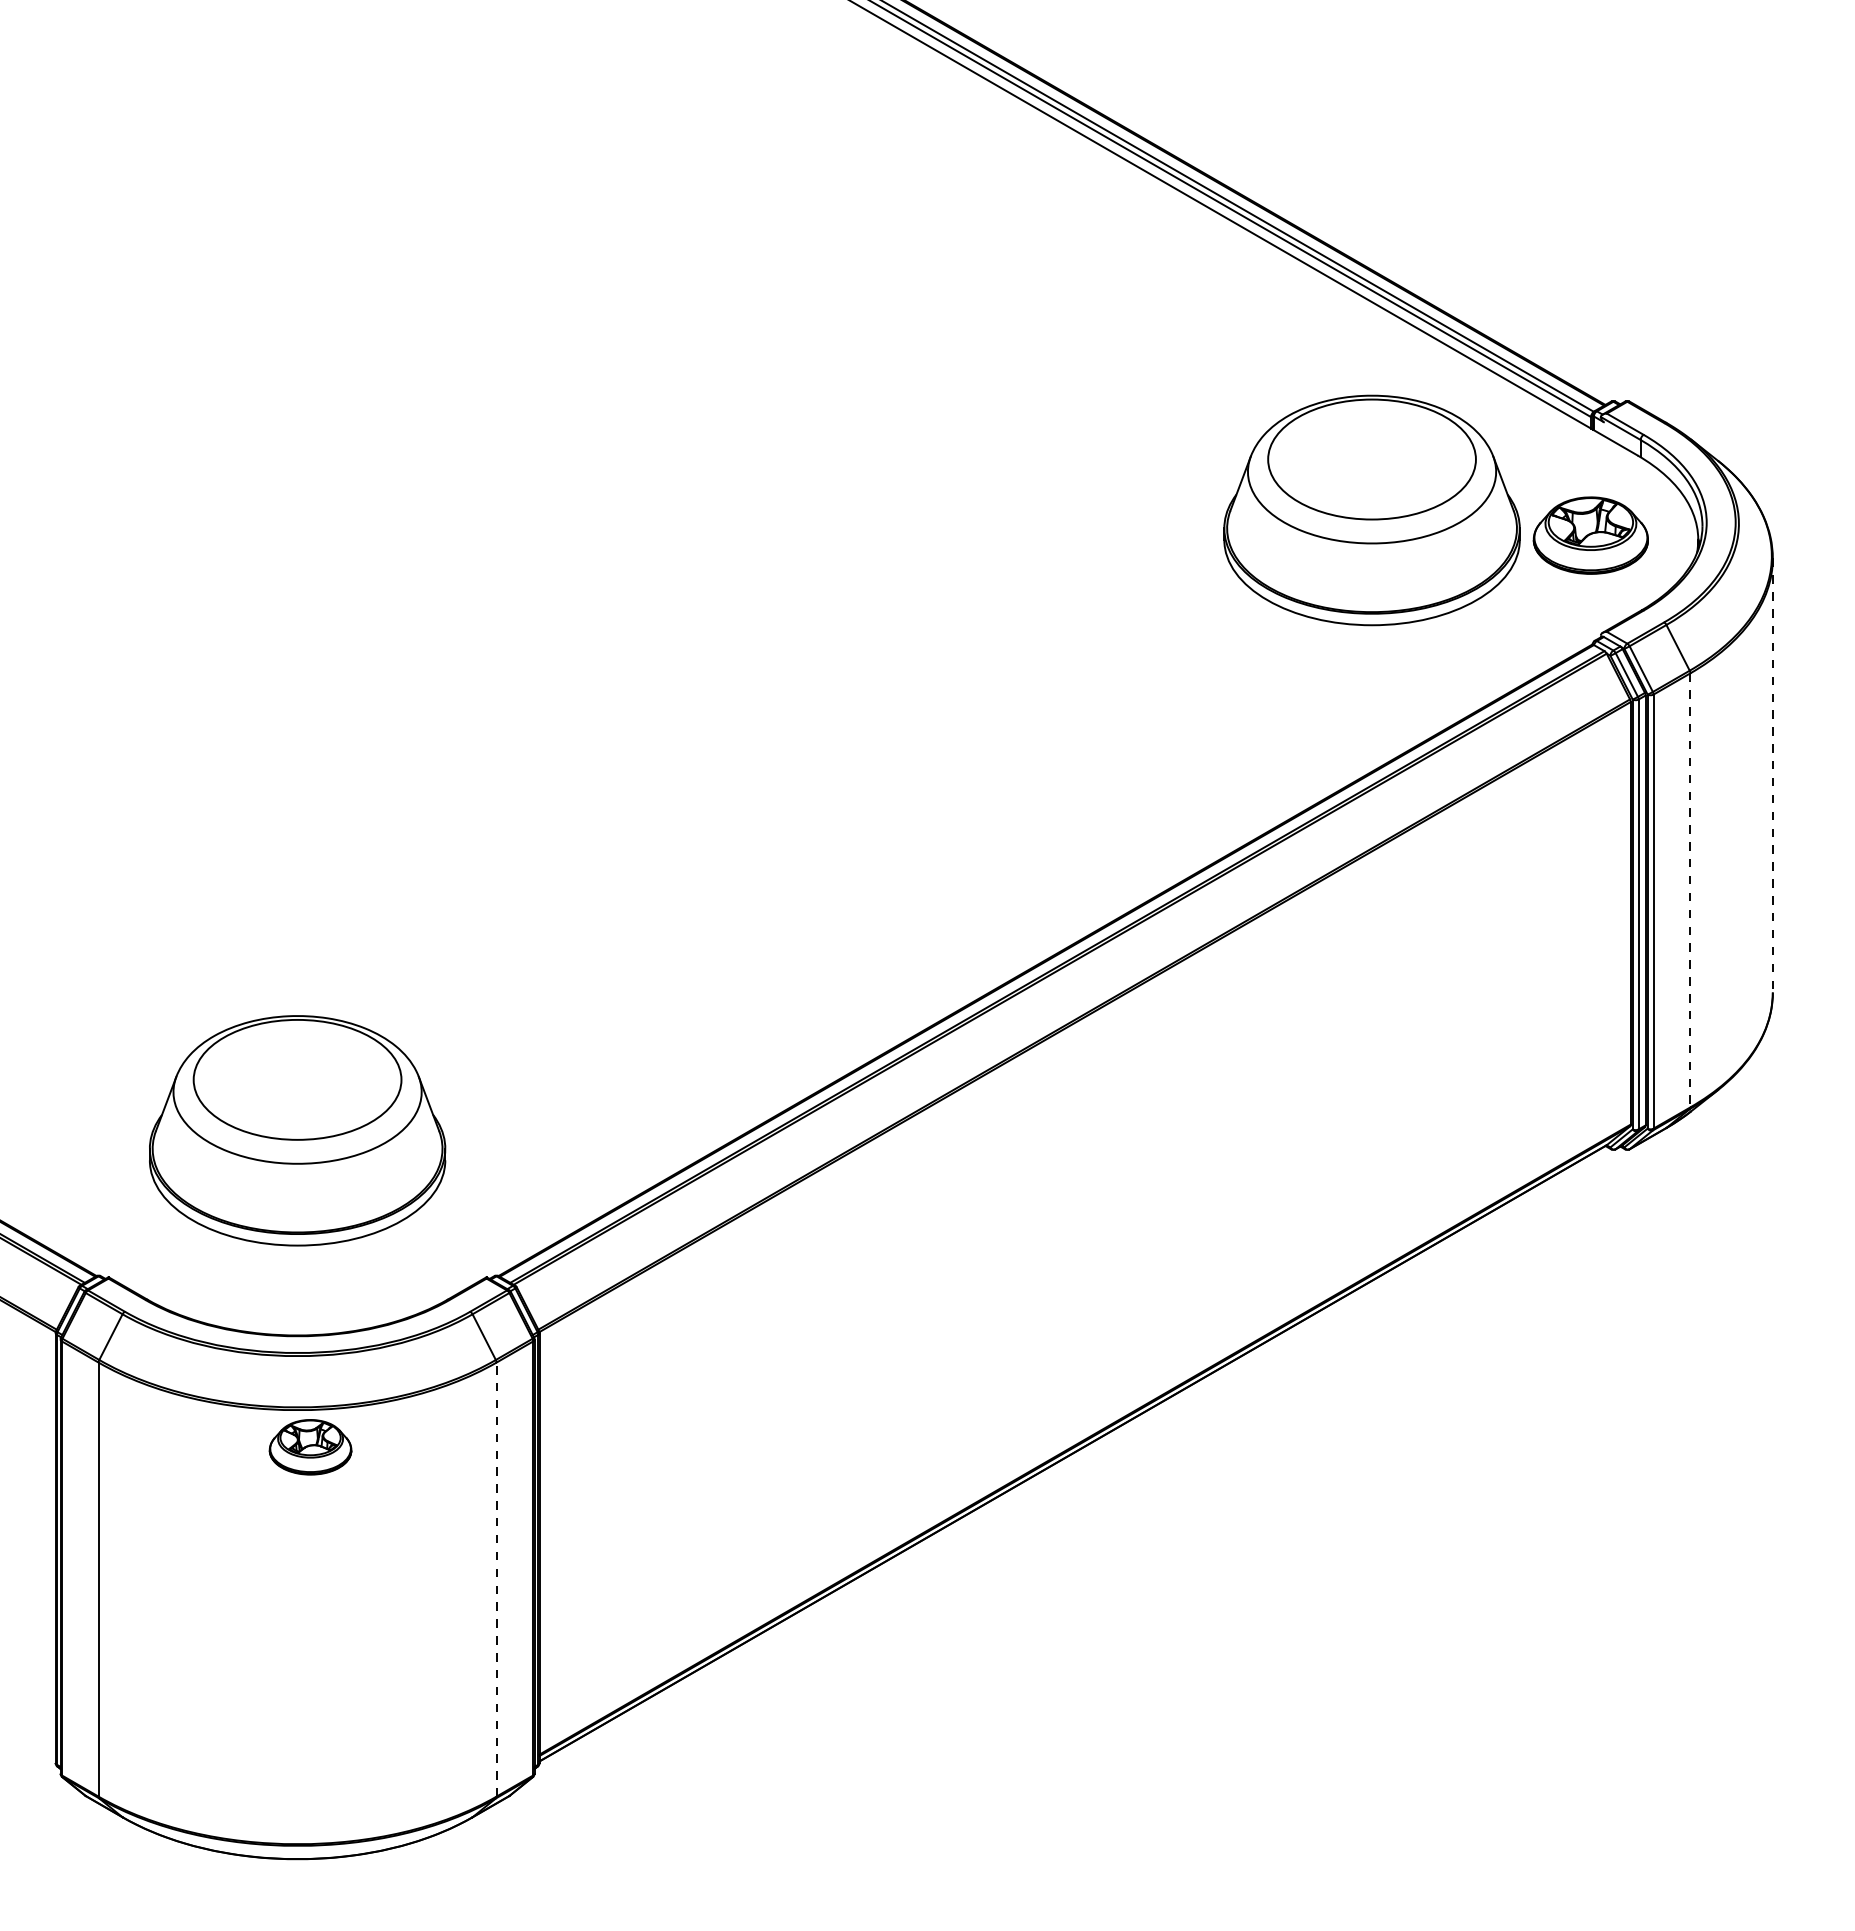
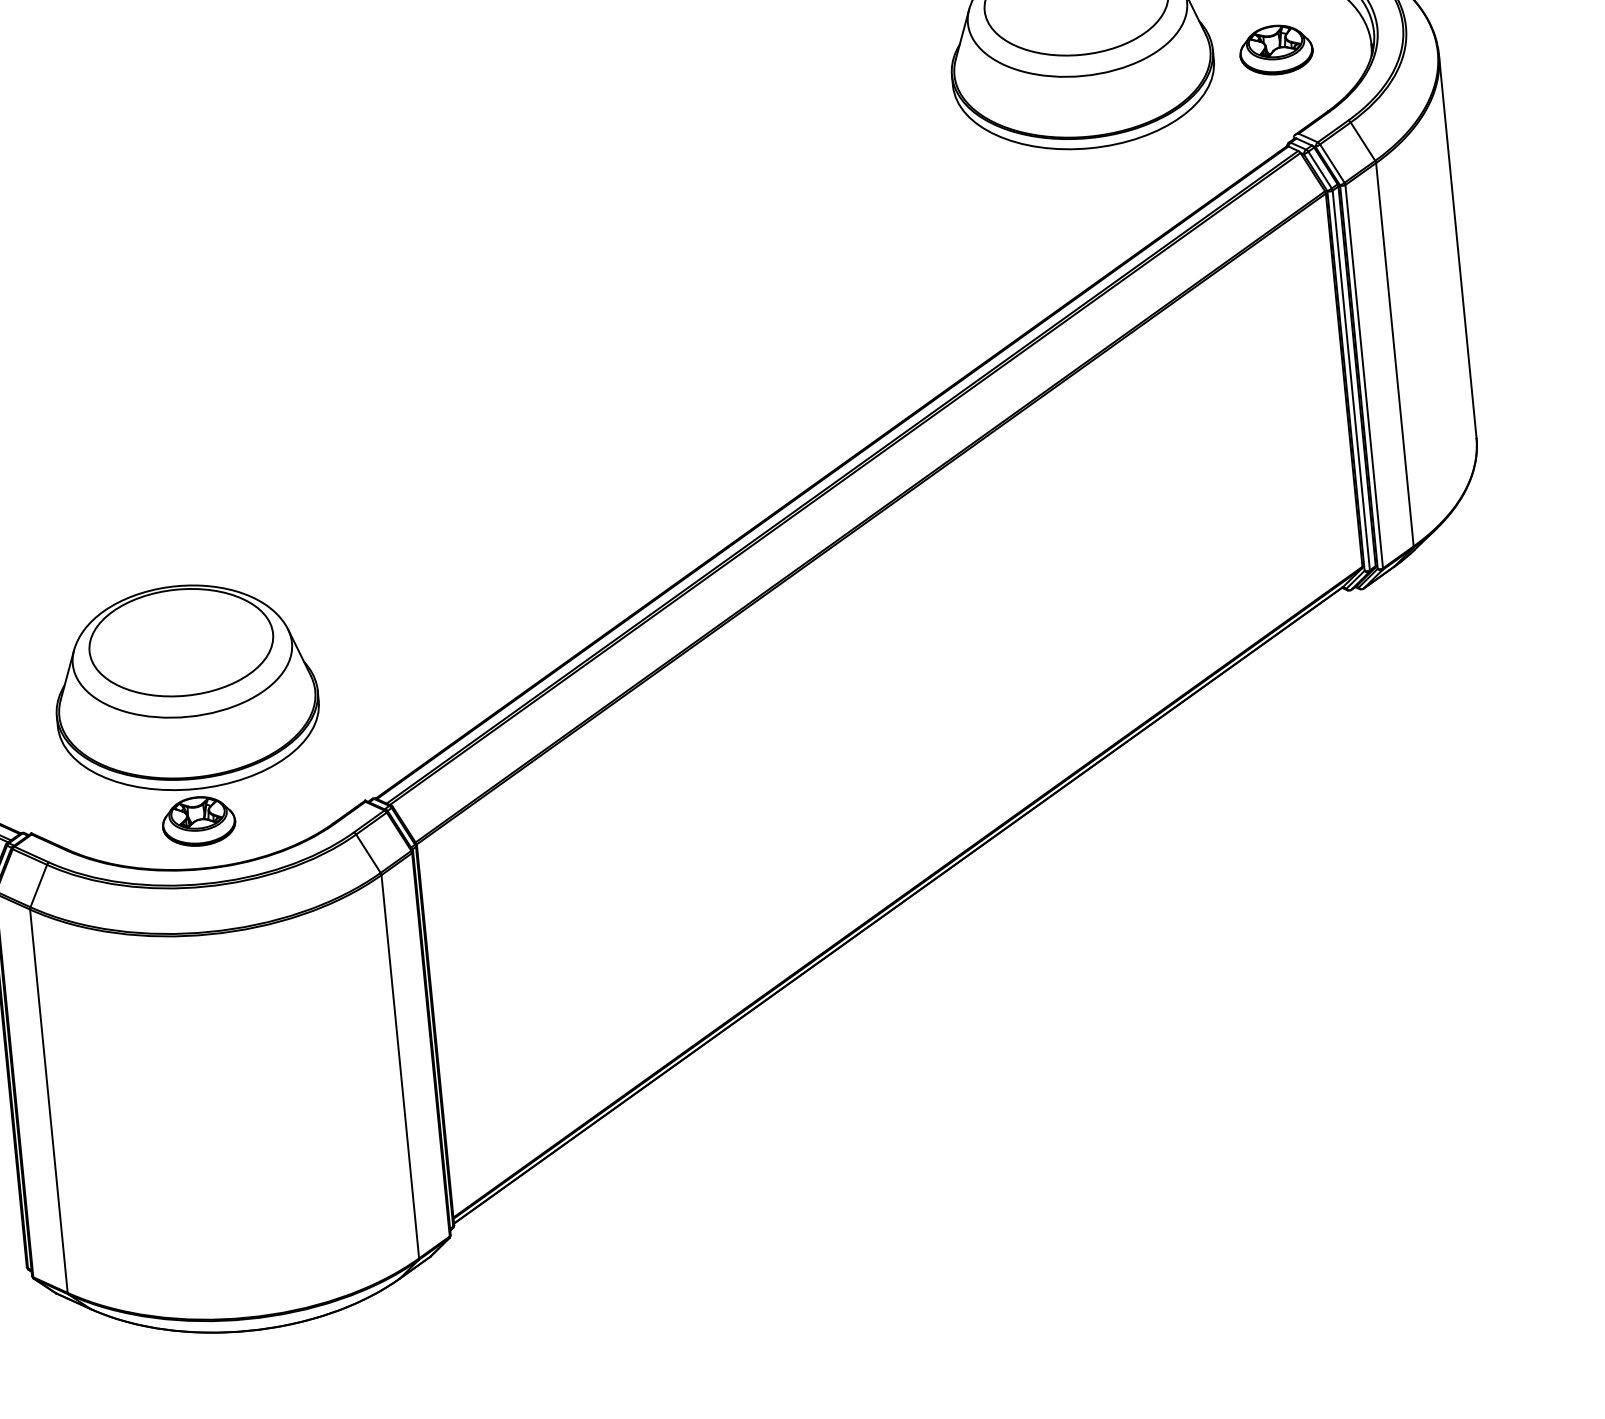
part: (1590, 535) -> (1275, 50), size x0.71
line: (1772, 775) -> (1457, 246), dashed -> solid
line: (1690, 890) -> (1394, 354), dashed -> solid
part: (310, 1447) -> (198, 821), moved
line: (496, 1579) -> (400, 1066), dashed -> solid

